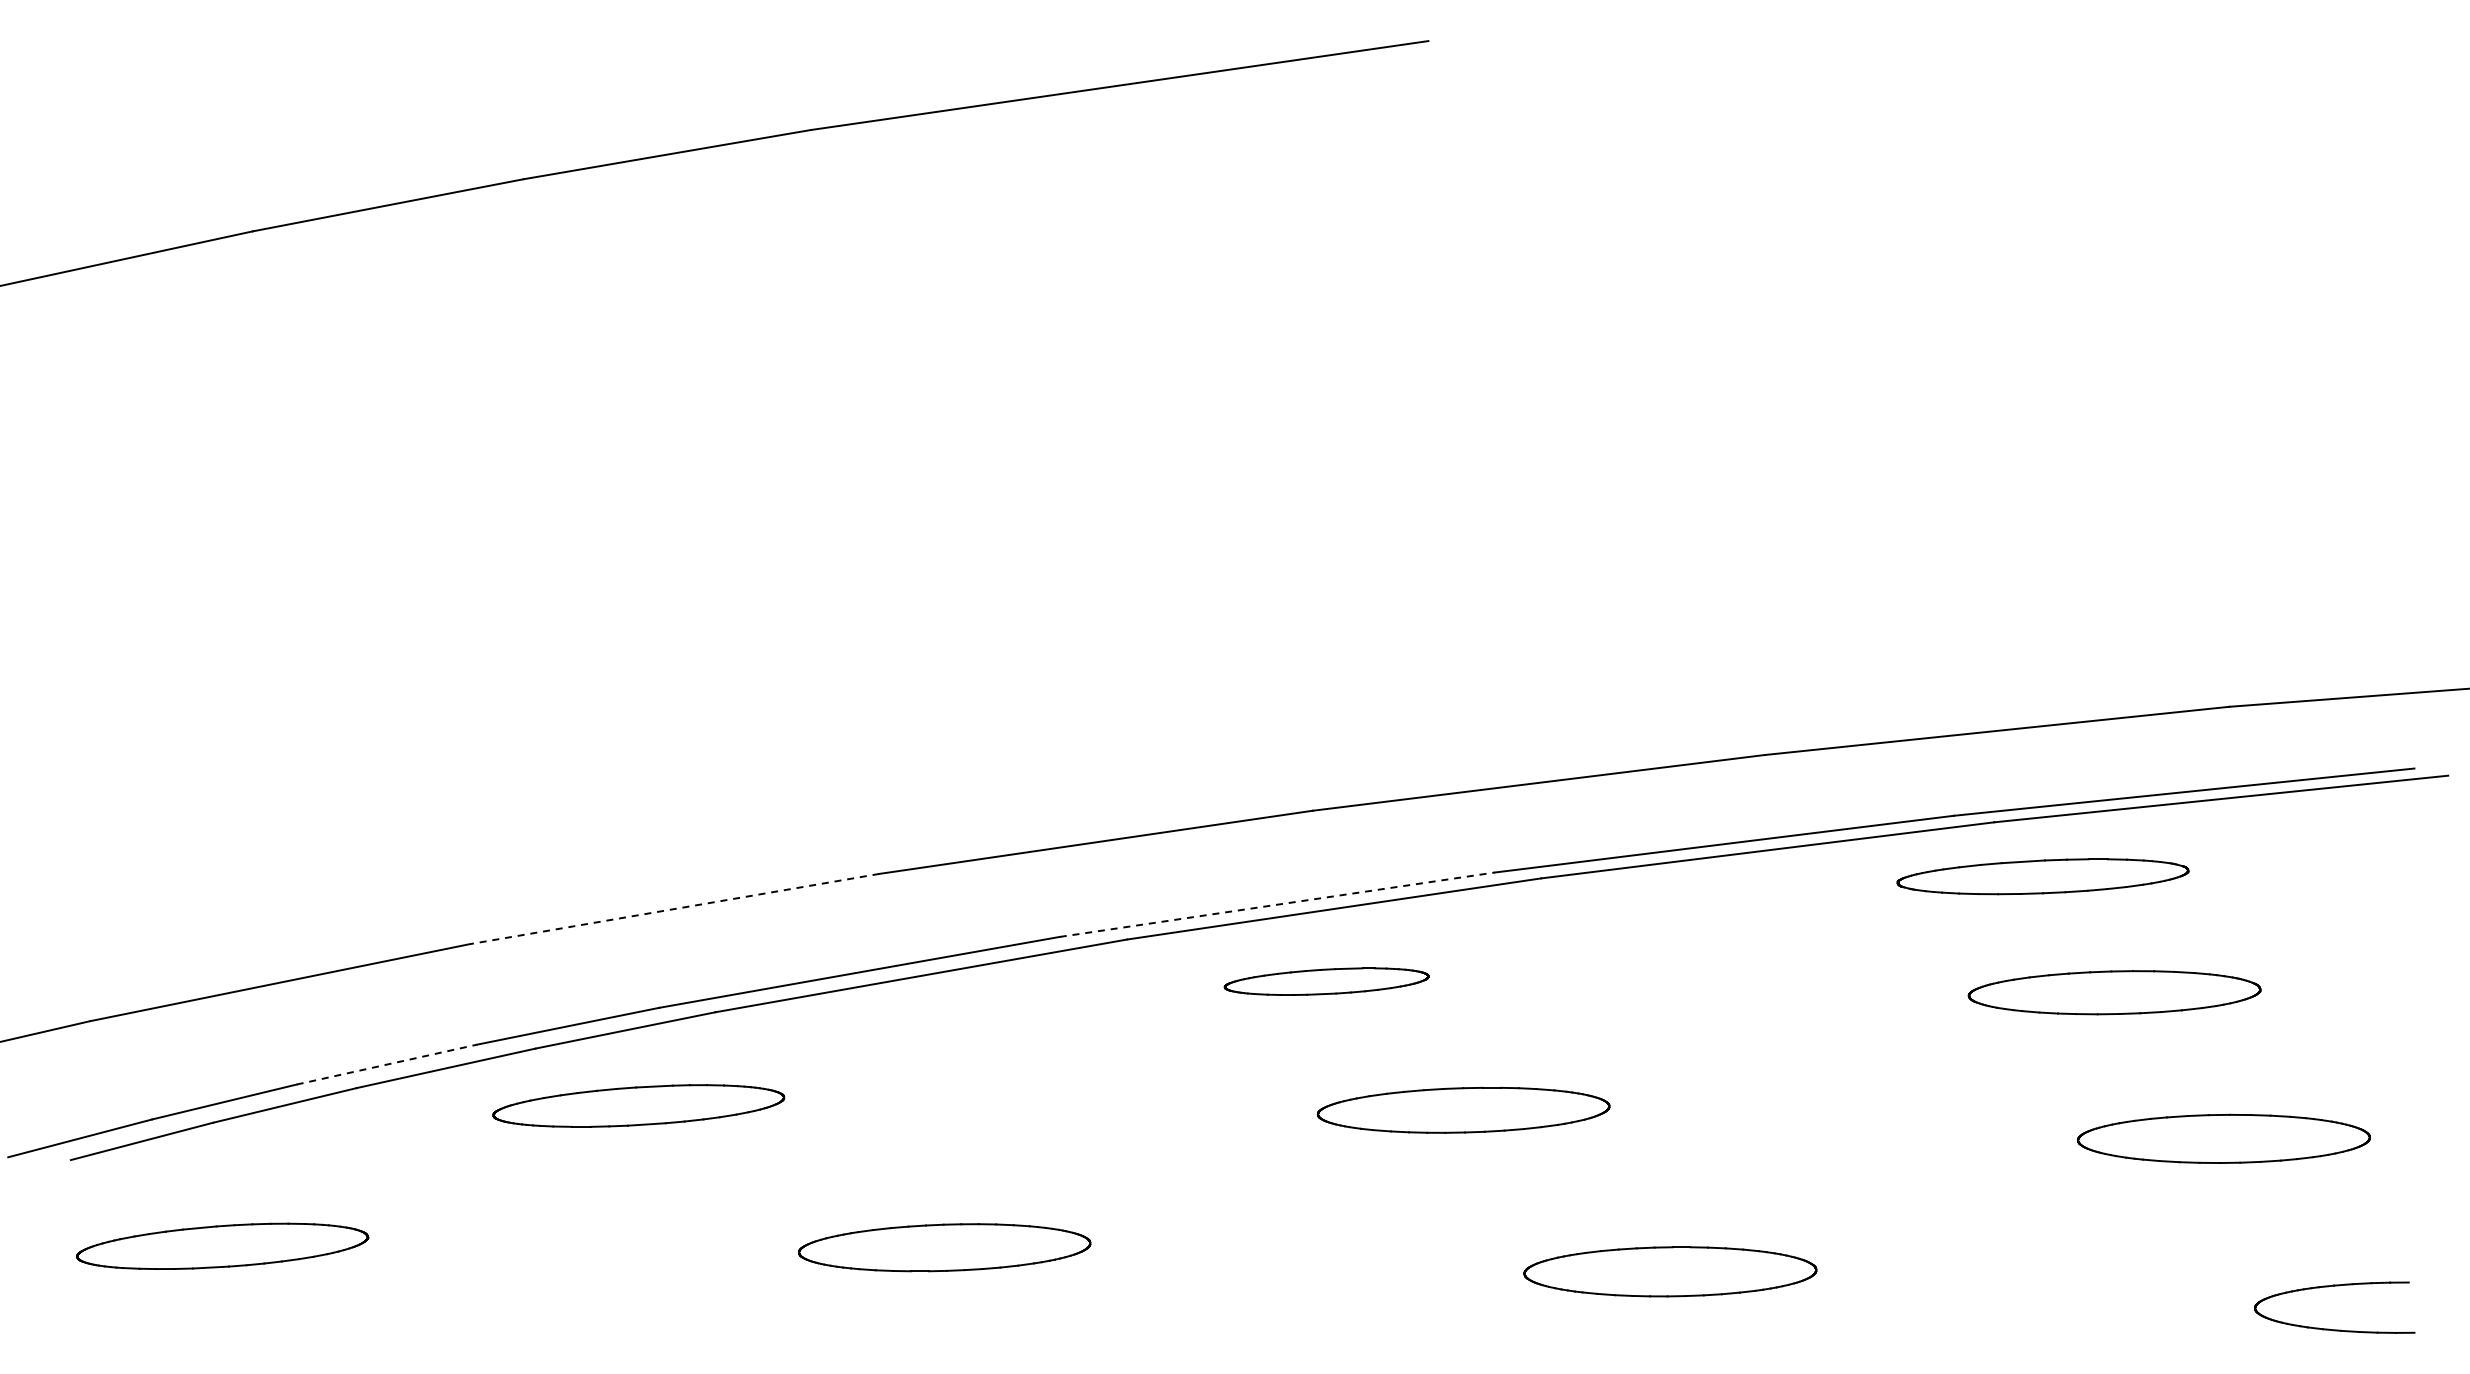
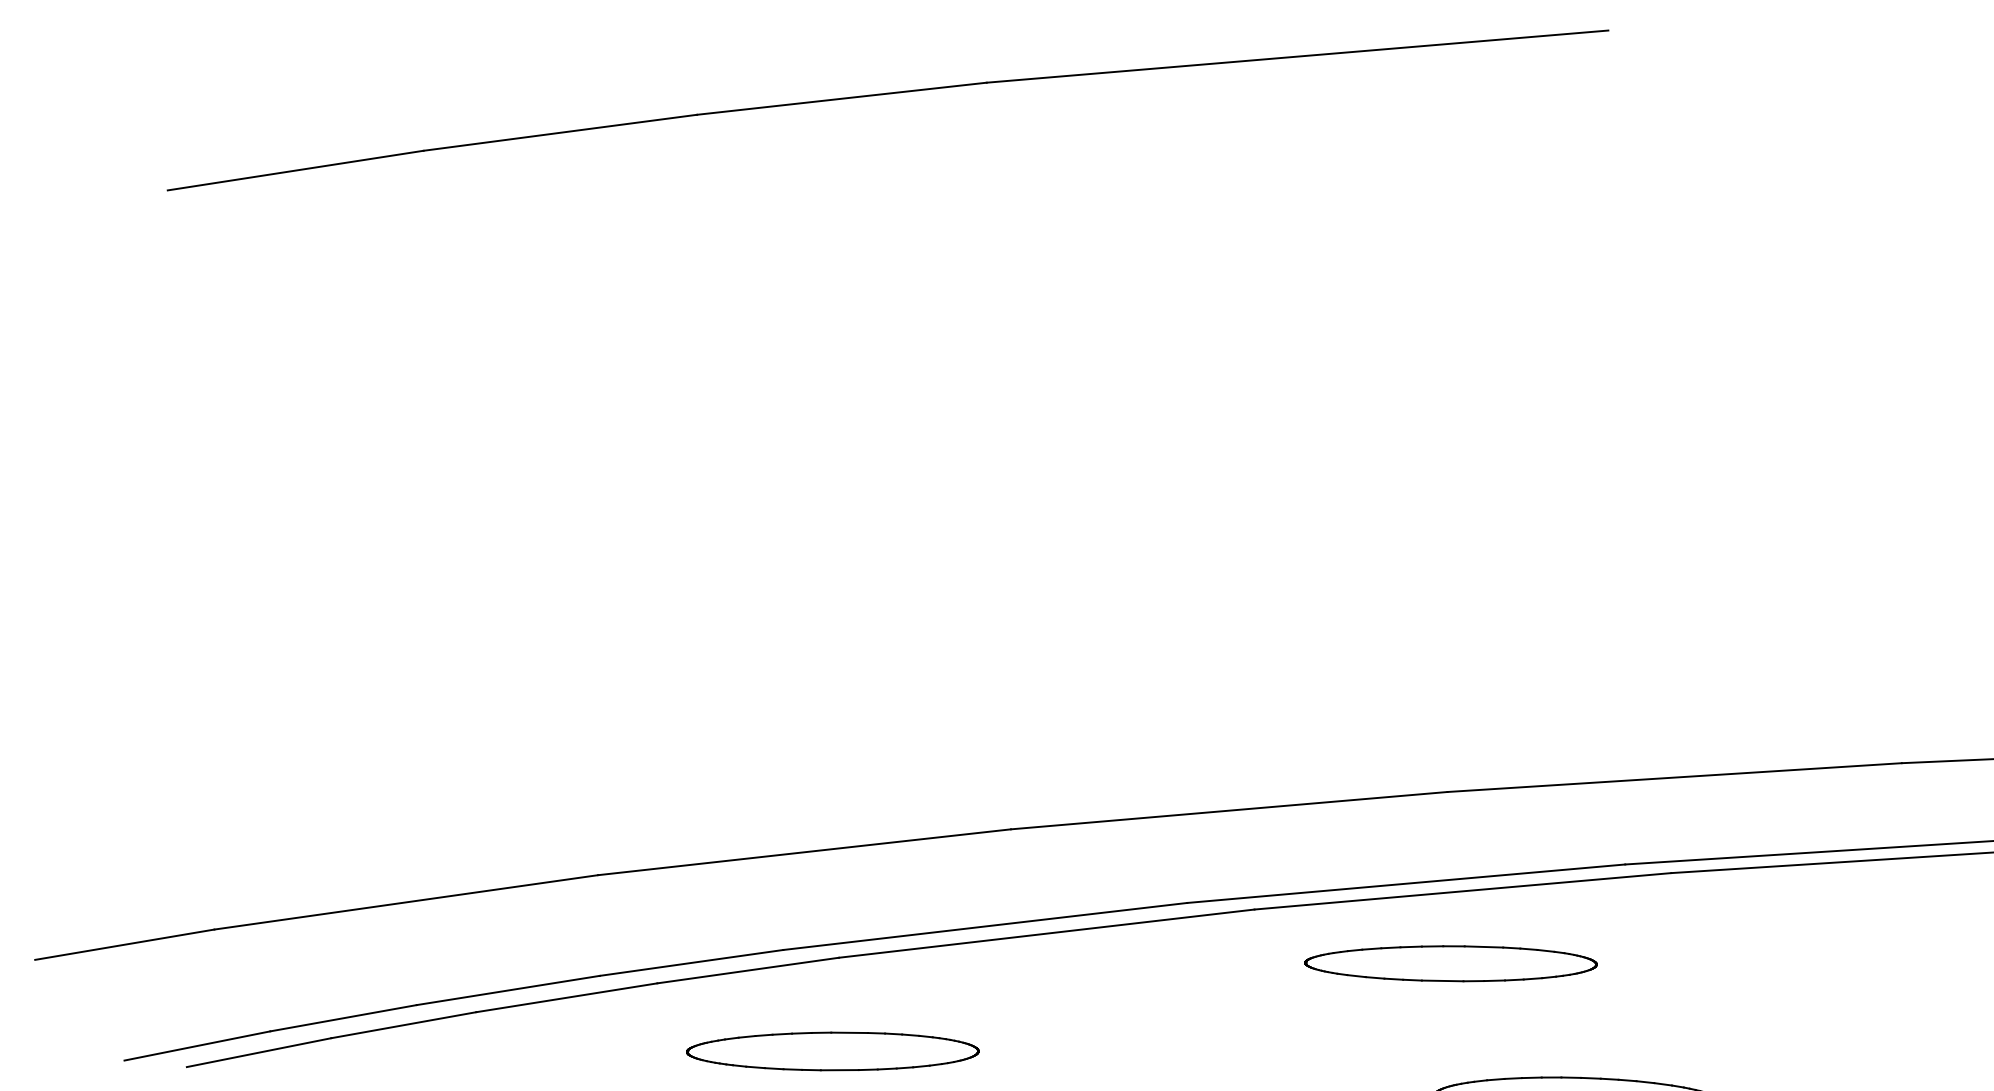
line: (1277, 904) -> (1406, 883), dashed -> solid
line: (674, 909) -> (804, 852), dashed -> solid
part: (1326, 981) -> (1450, 963), size x1.43
line: (387, 1064) -> (508, 990), dashed -> solid
part: (638, 1105) -> (832, 1050), moved

